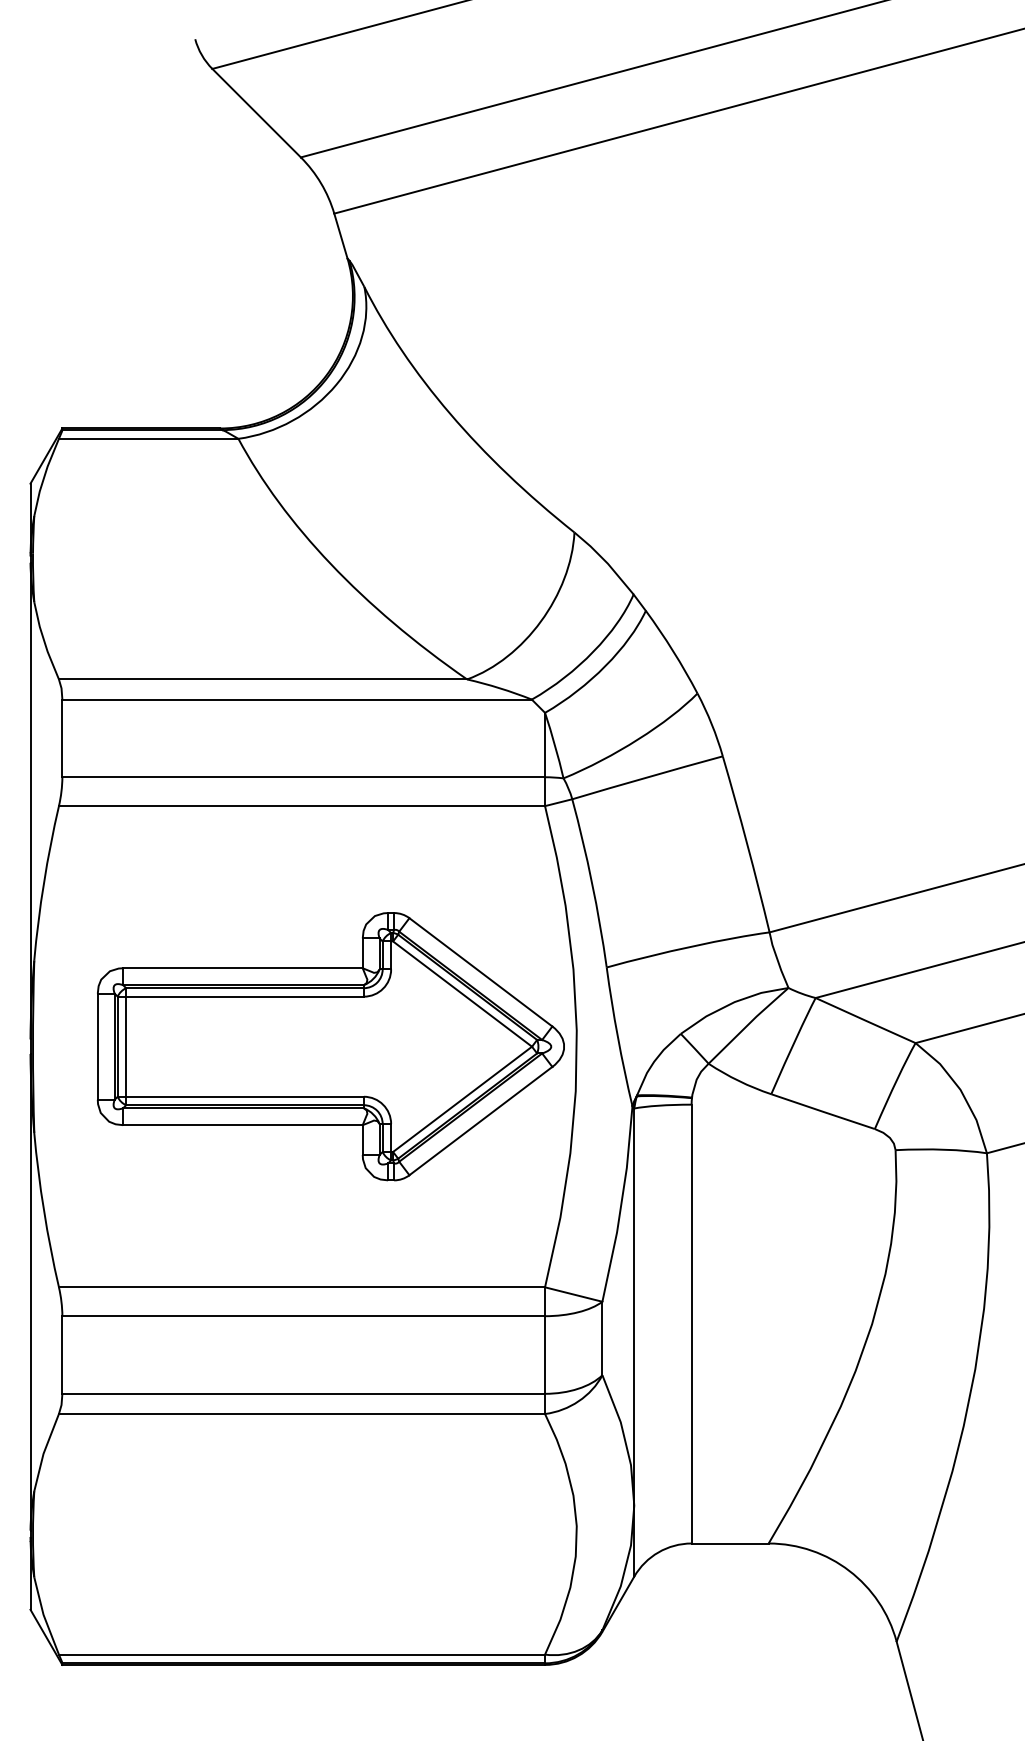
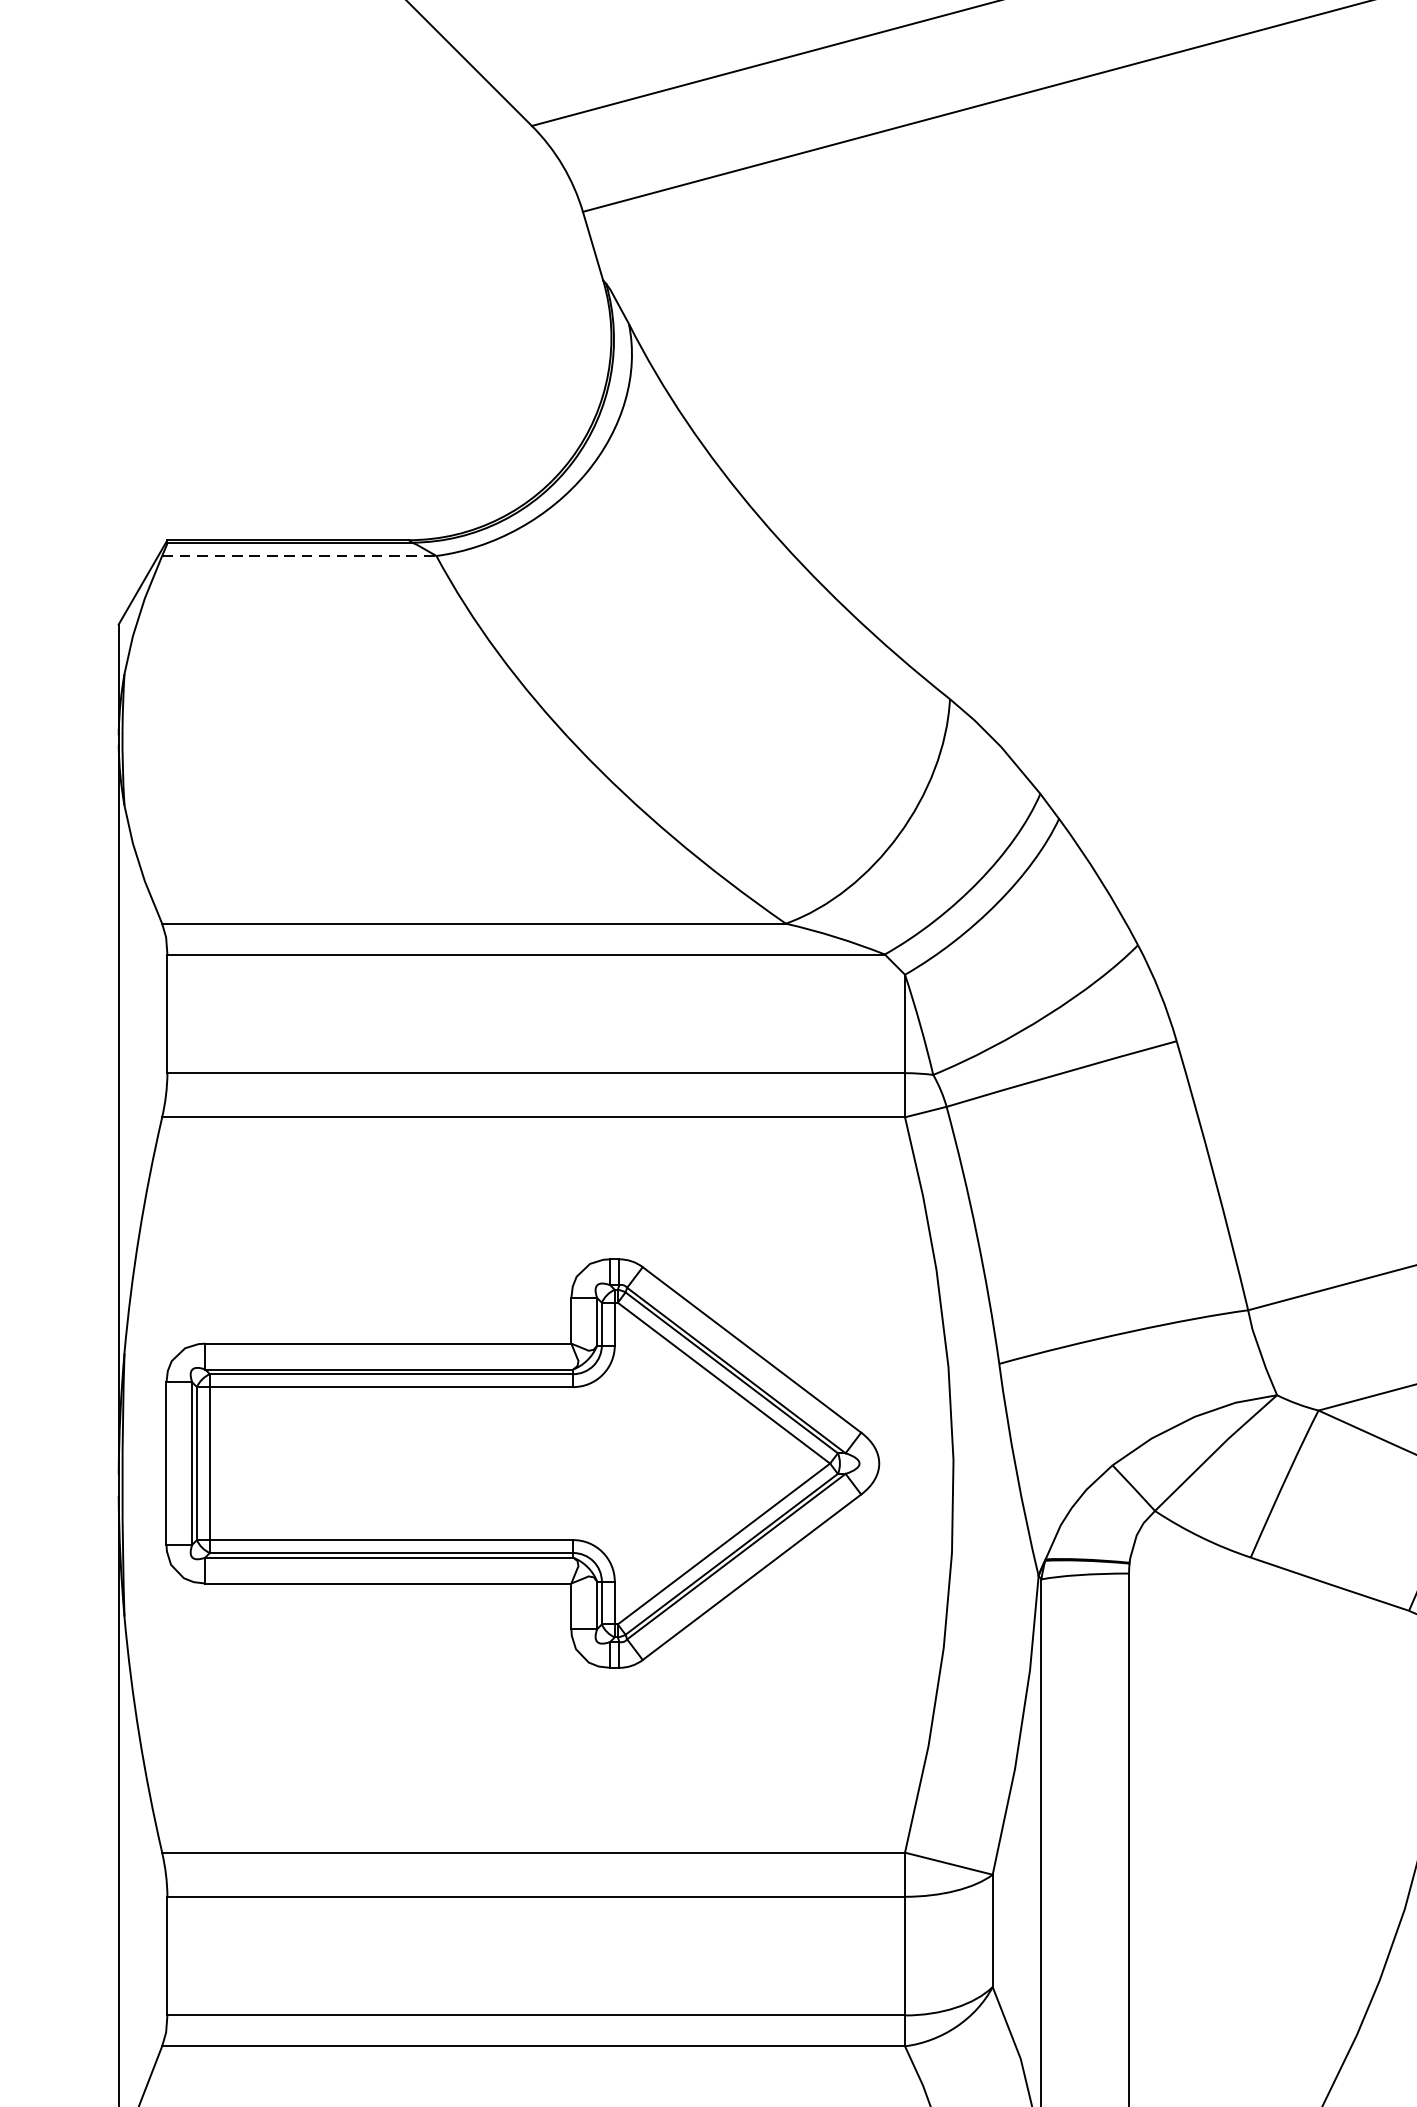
line: (148, 438) -> (299, 555), solid -> dashed
part: (330, 1046) -> (522, 1463), moved

